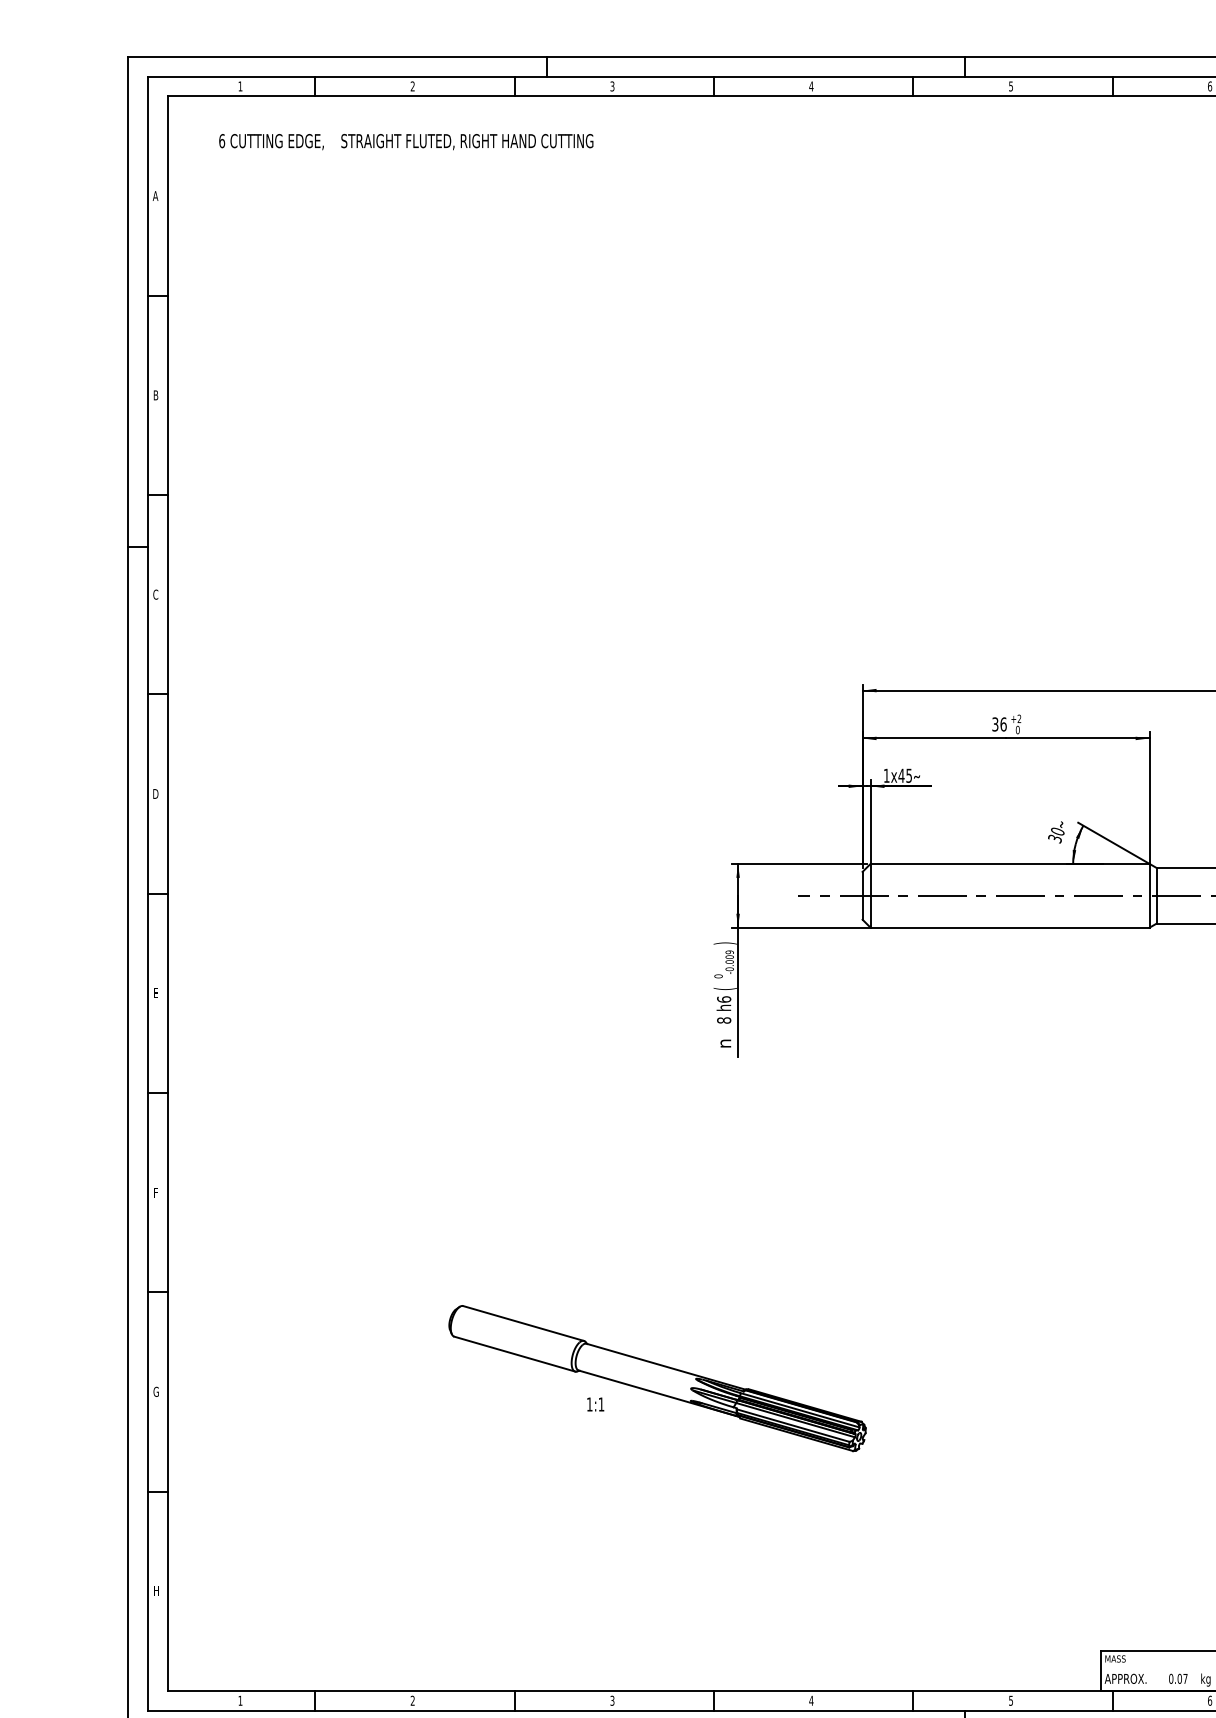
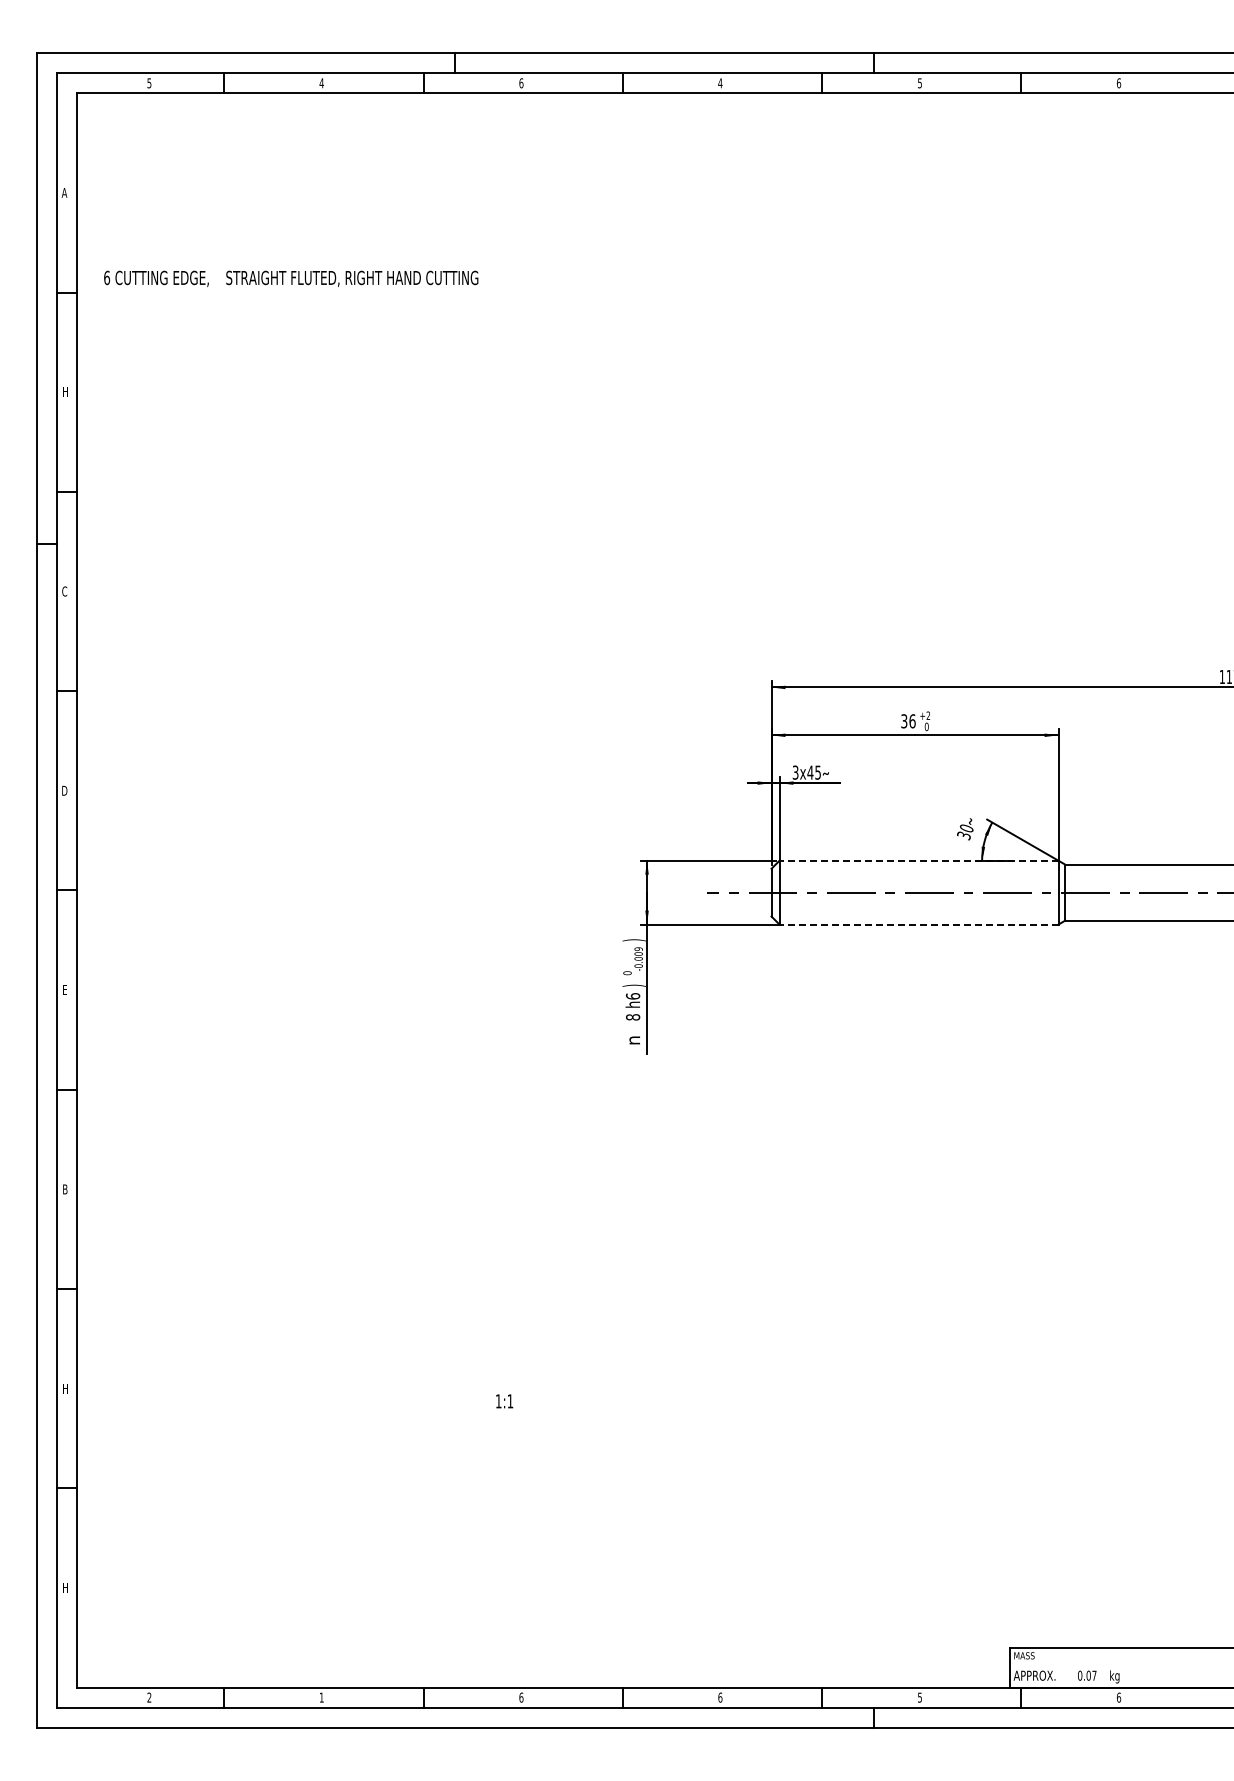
text: (240, 86) -> (149, 83), 1 -> 5
text: (412, 86) -> (321, 83), 2 -> 4
text: (612, 86) -> (521, 83), 3 -> 6
text: (406, 141) -> (291, 278), moved
text: (155, 395) -> (64, 392), B -> H
text: (886, 775) -> (795, 772), 1x45 -> 3x45
line: (1010, 863) -> (919, 860), solid -> dashed
line: (1010, 927) -> (919, 924), solid -> dashed
text: (724, 988) -> (633, 985), ( -> )
text: (156, 1192) -> (65, 1189), F -> B
part: (657, 1377) -> (566, 1374), removed
text: (155, 1391) -> (64, 1388), G -> H
text: (240, 1700) -> (149, 1697), 1 -> 2
text: (412, 1700) -> (321, 1697), 2 -> 1
text: (612, 1700) -> (521, 1697), 3 -> 6
text: (811, 1700) -> (720, 1697), 4 -> 6

